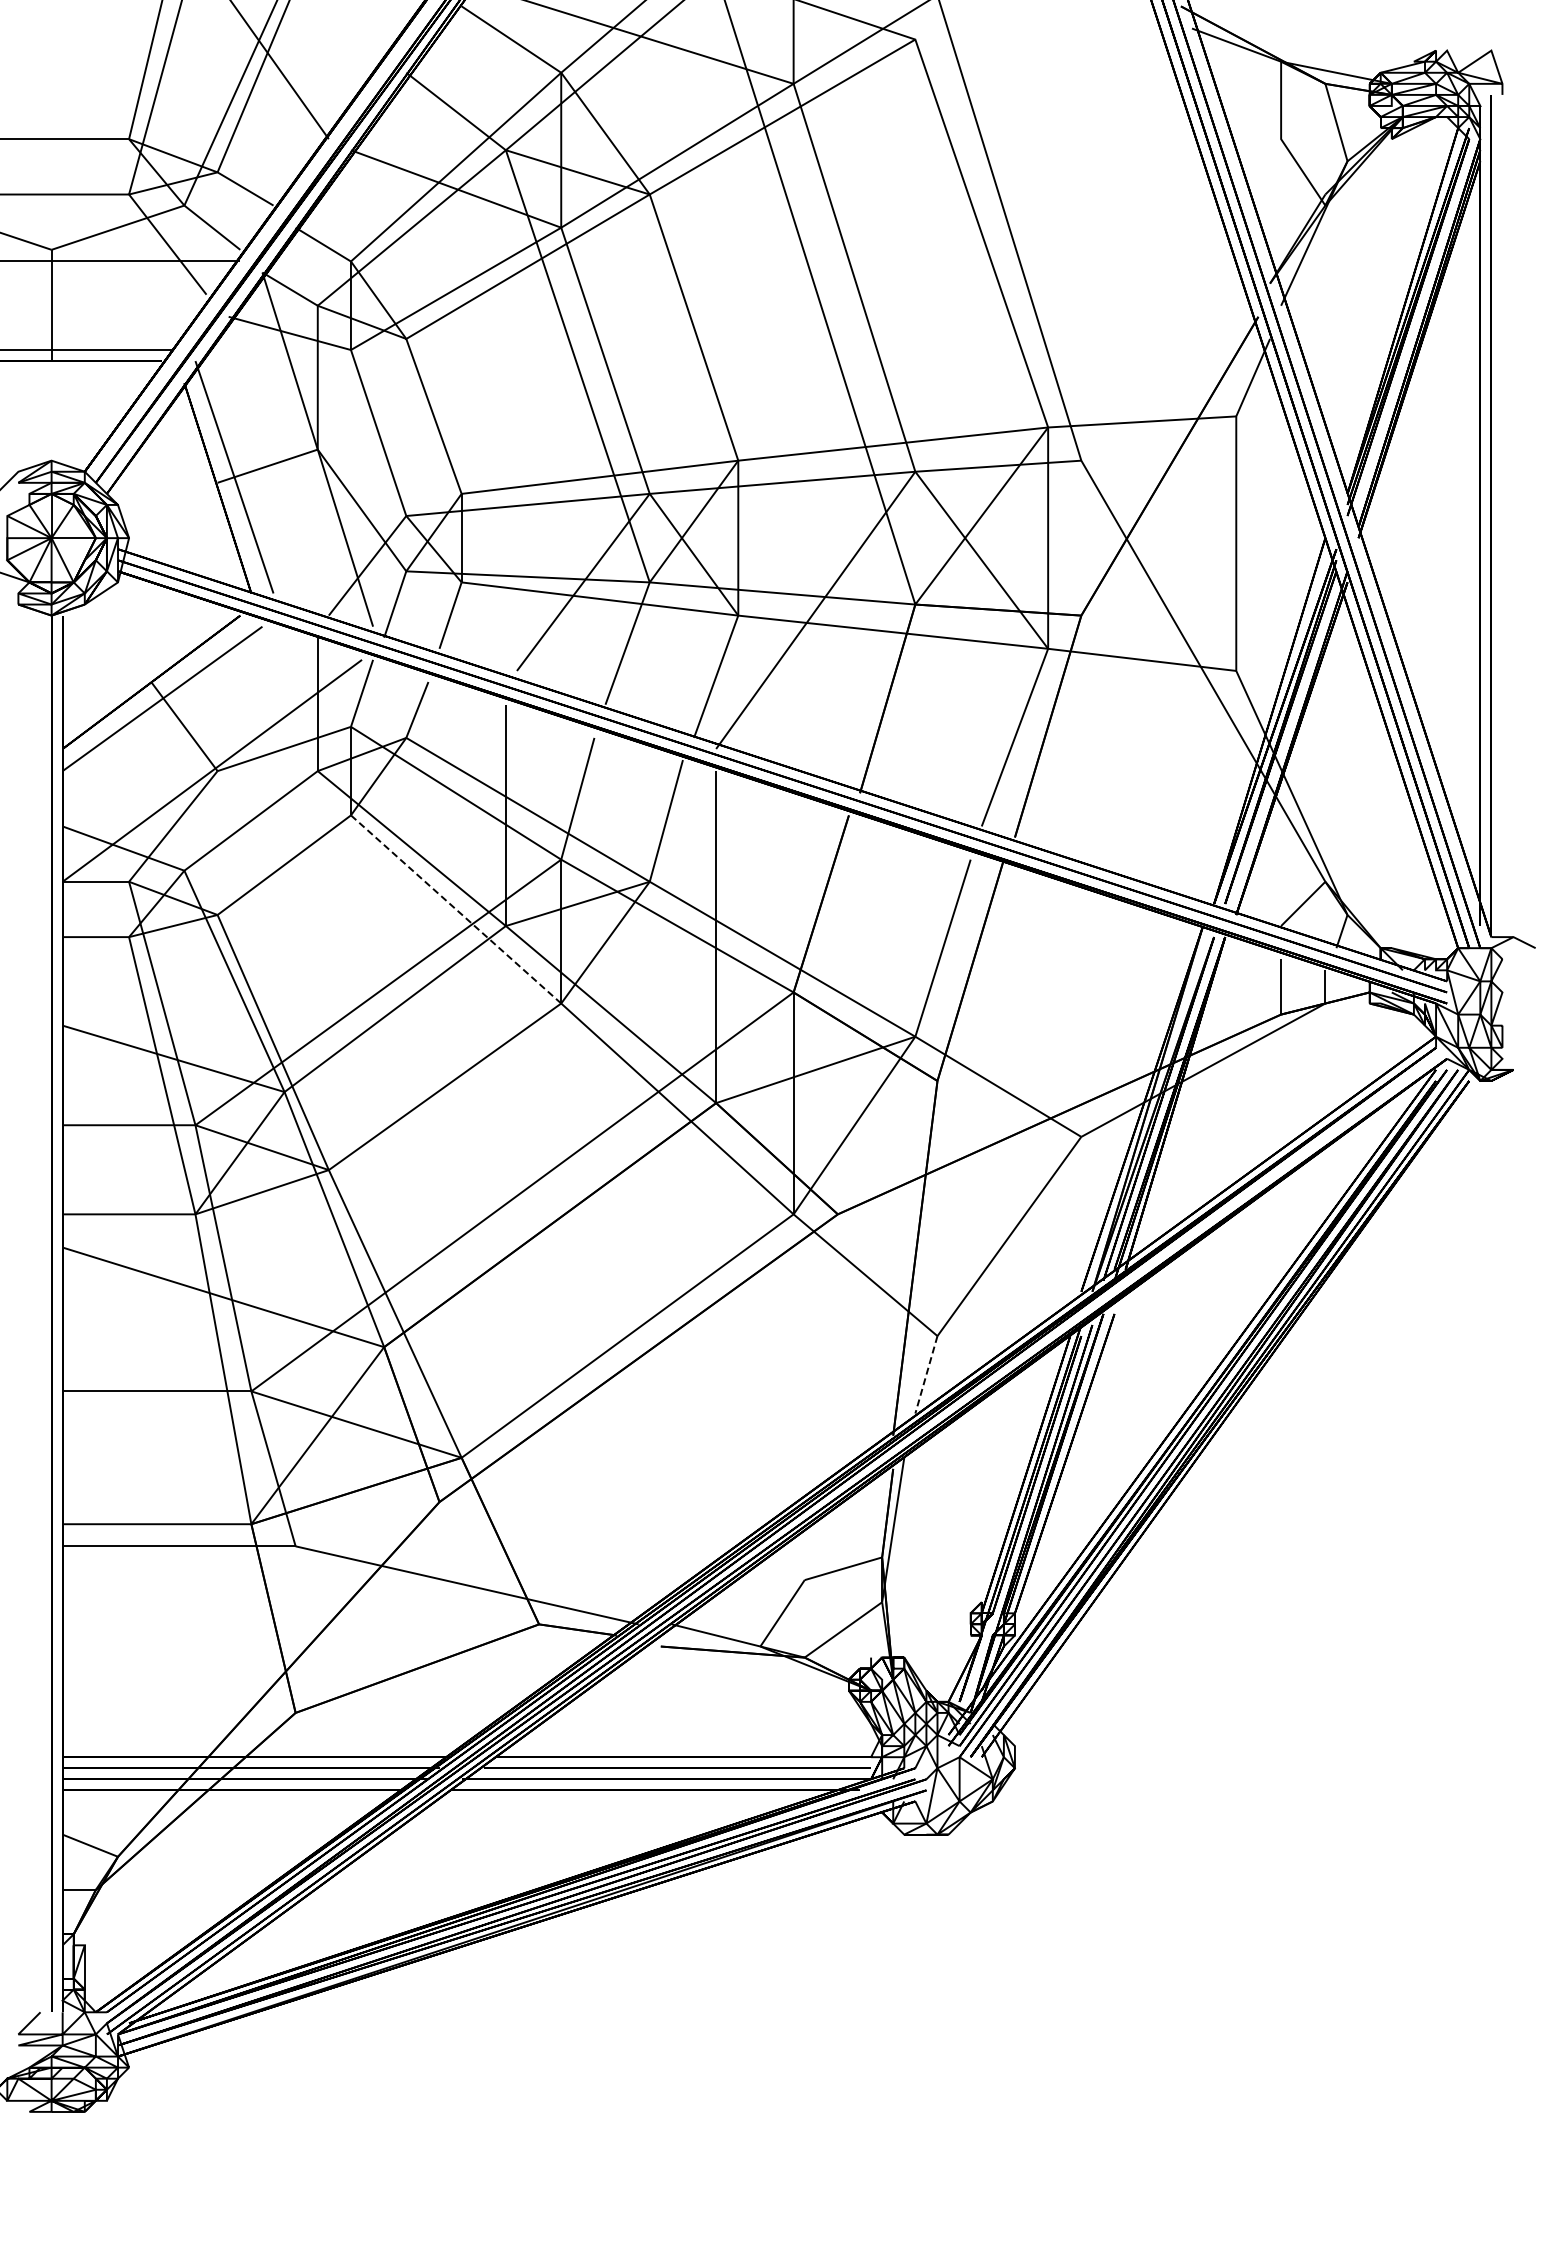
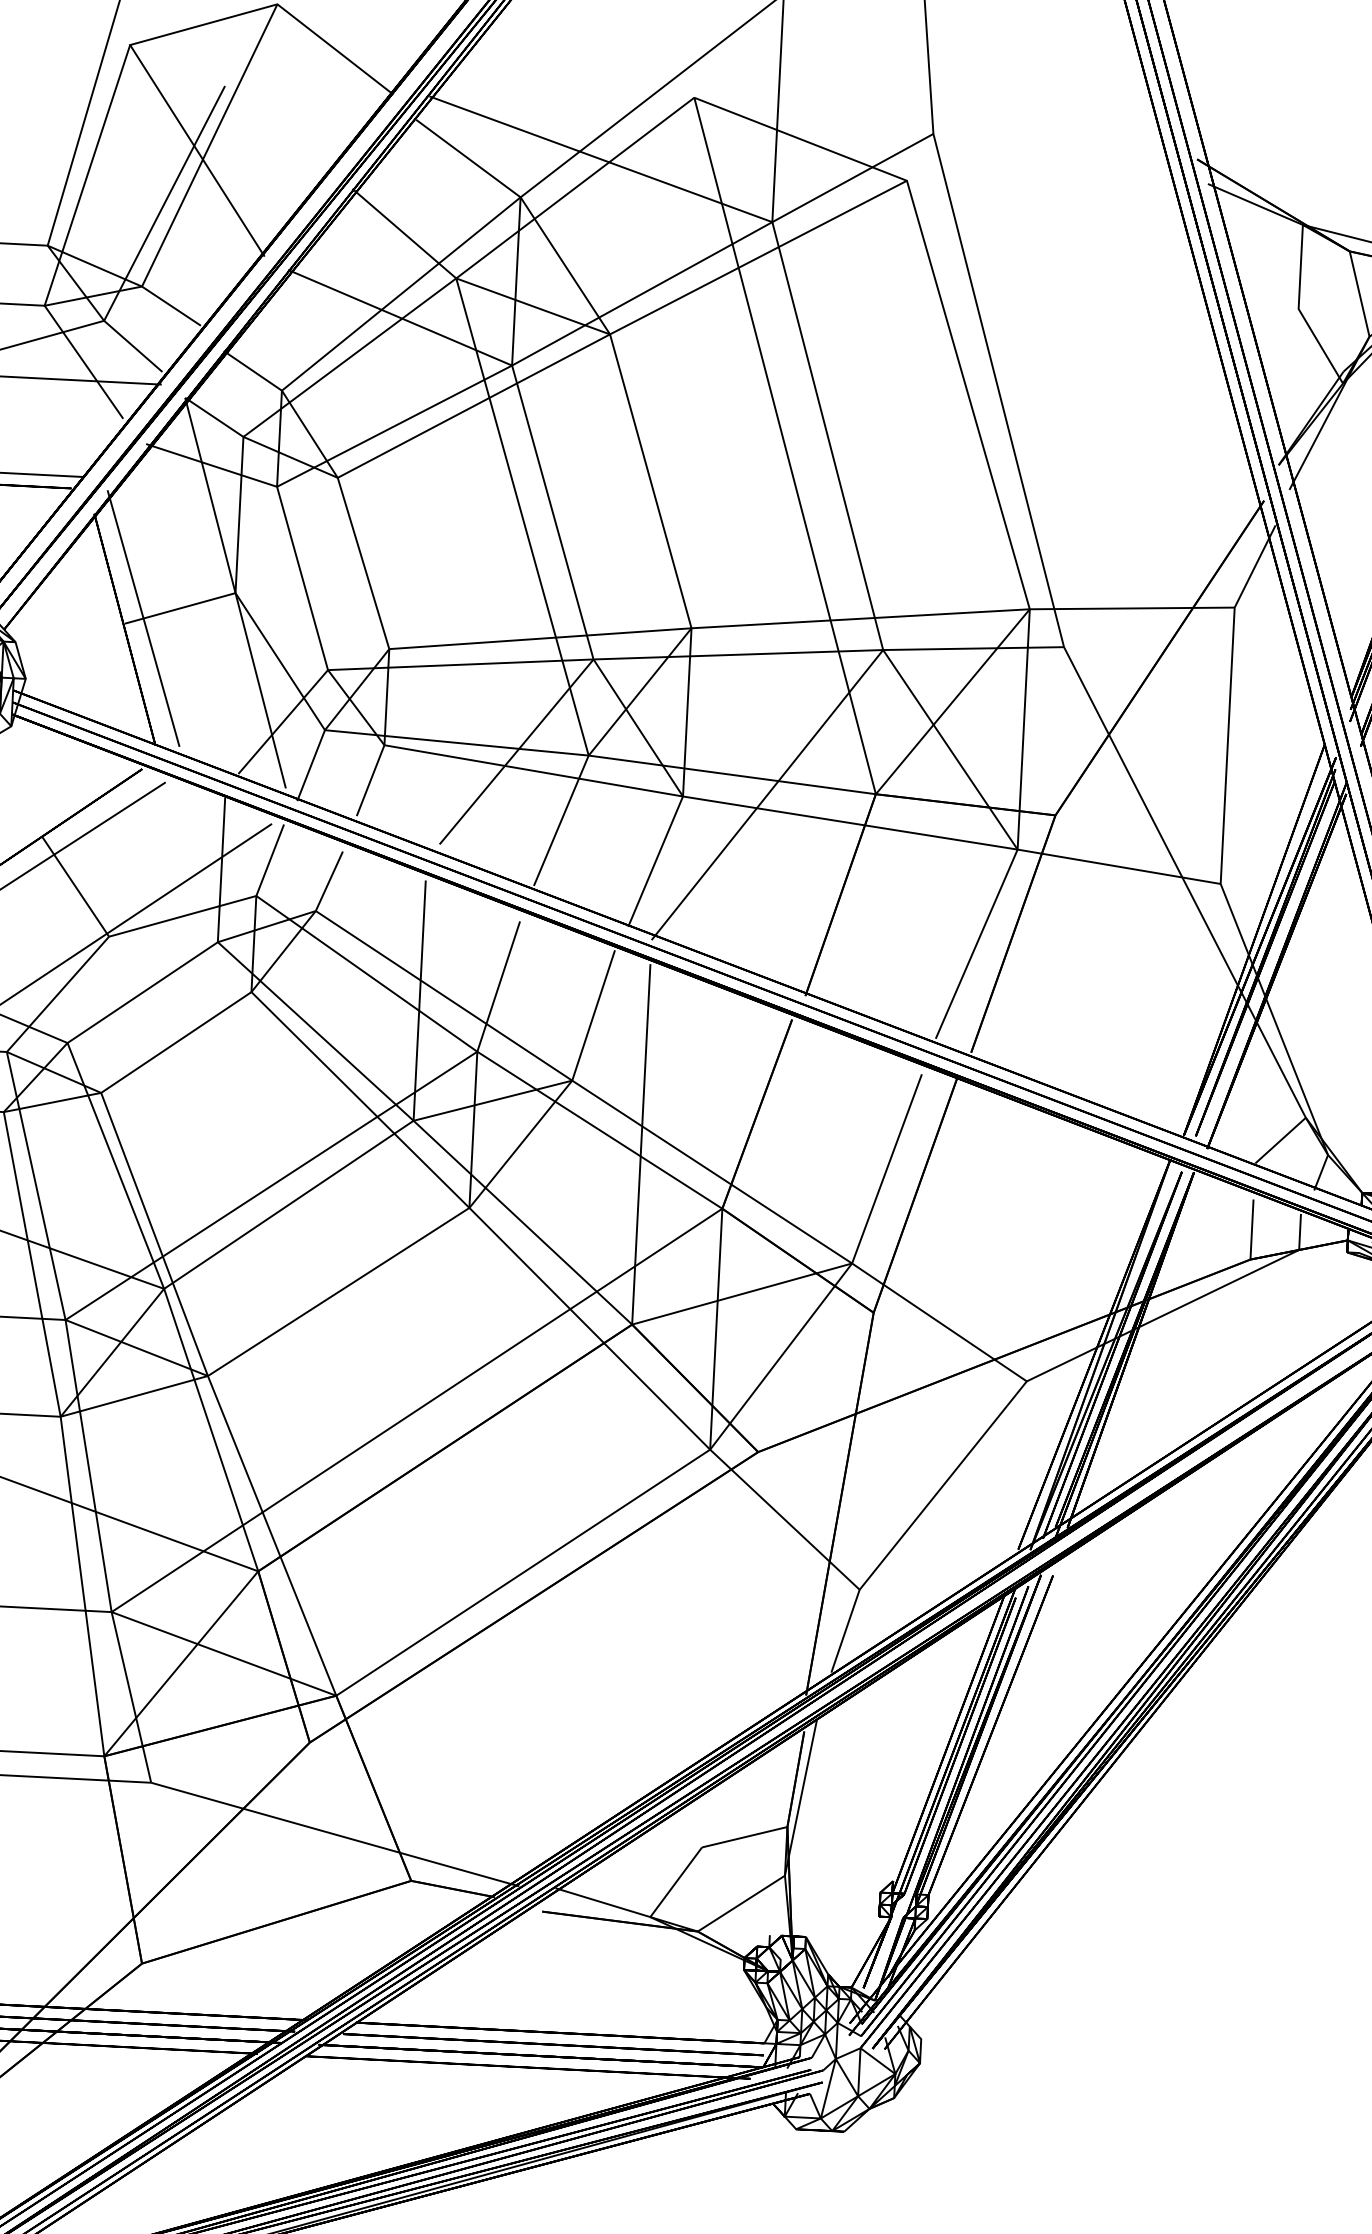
line: (455, 909) -> (359, 1100), dashed -> solid
line: (926, 1375) -> (845, 1631), dashed -> solid

